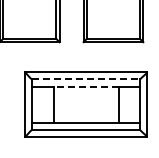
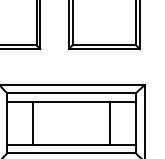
line: (86, 79) -> (72, 93), dashed -> solid
line: (85, 86) -> (71, 101), dashed -> solid

